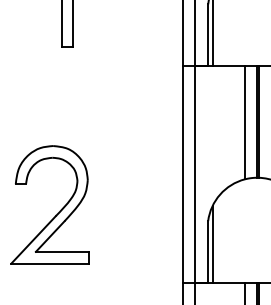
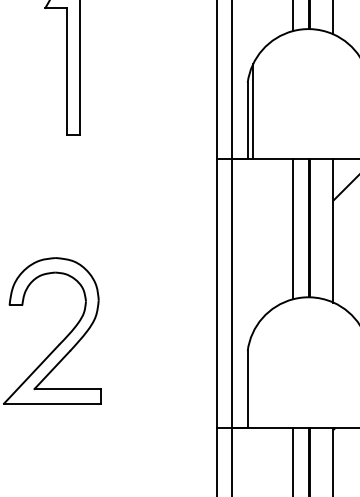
line: (212, 244) -> (253, 379), removed

